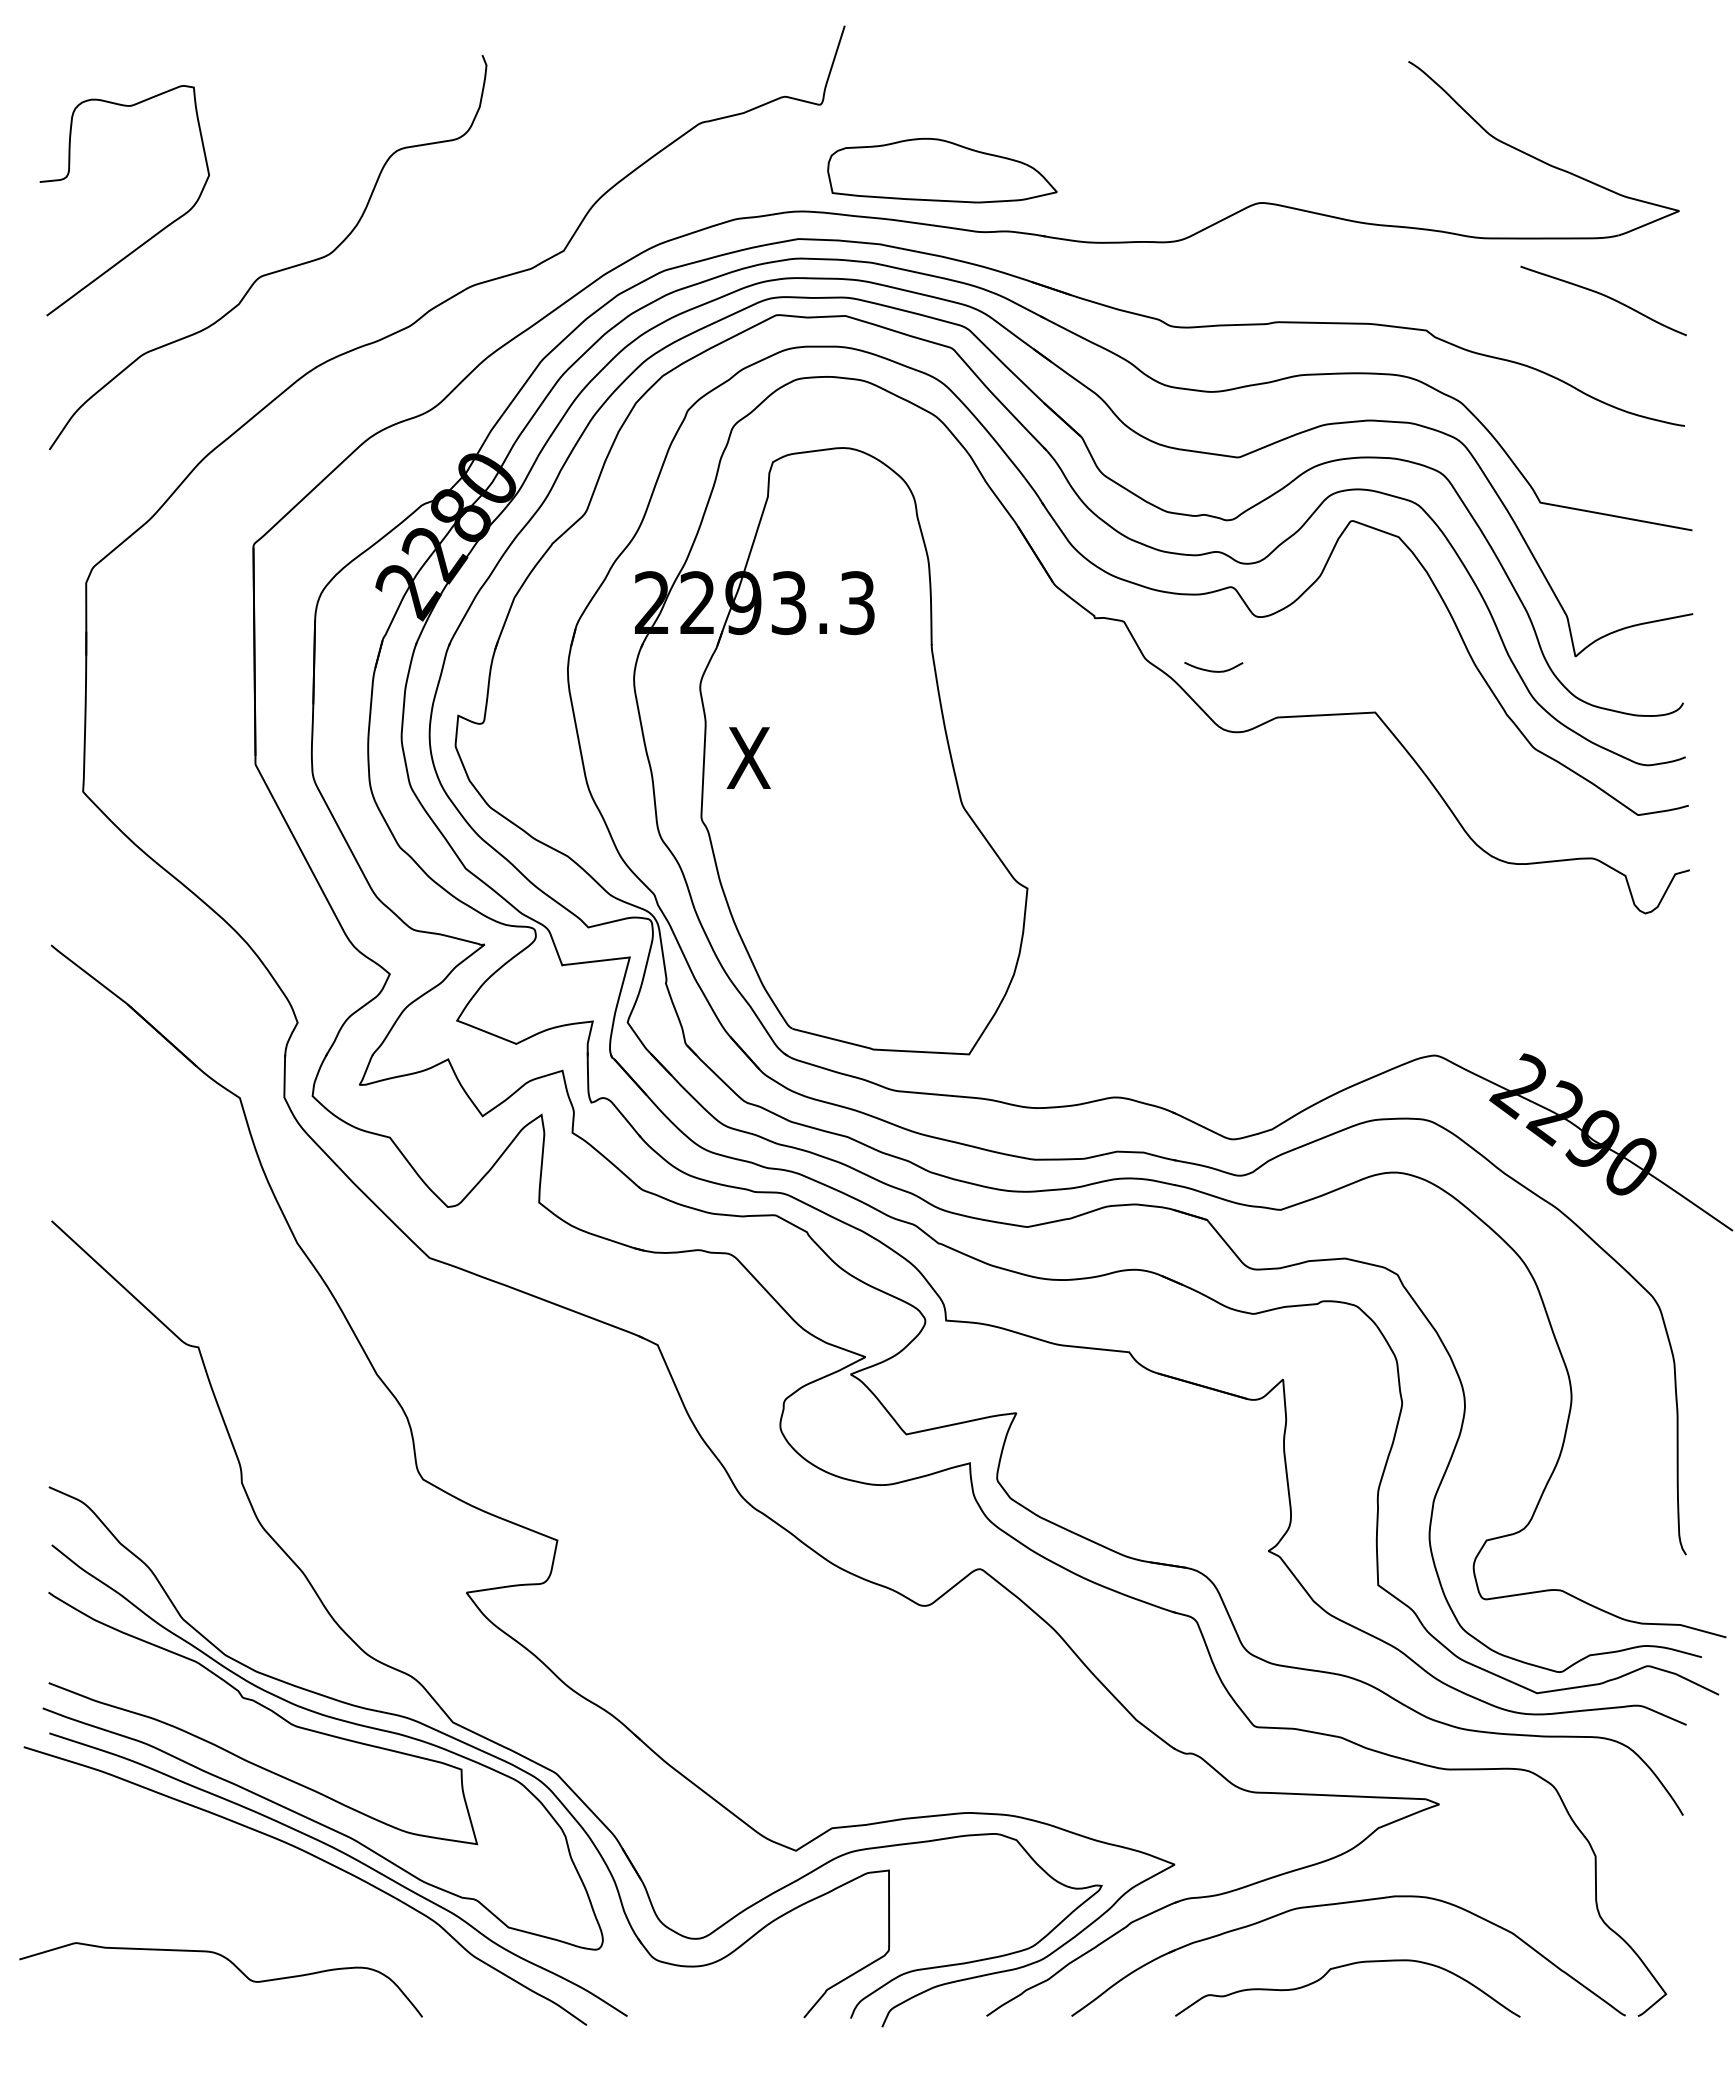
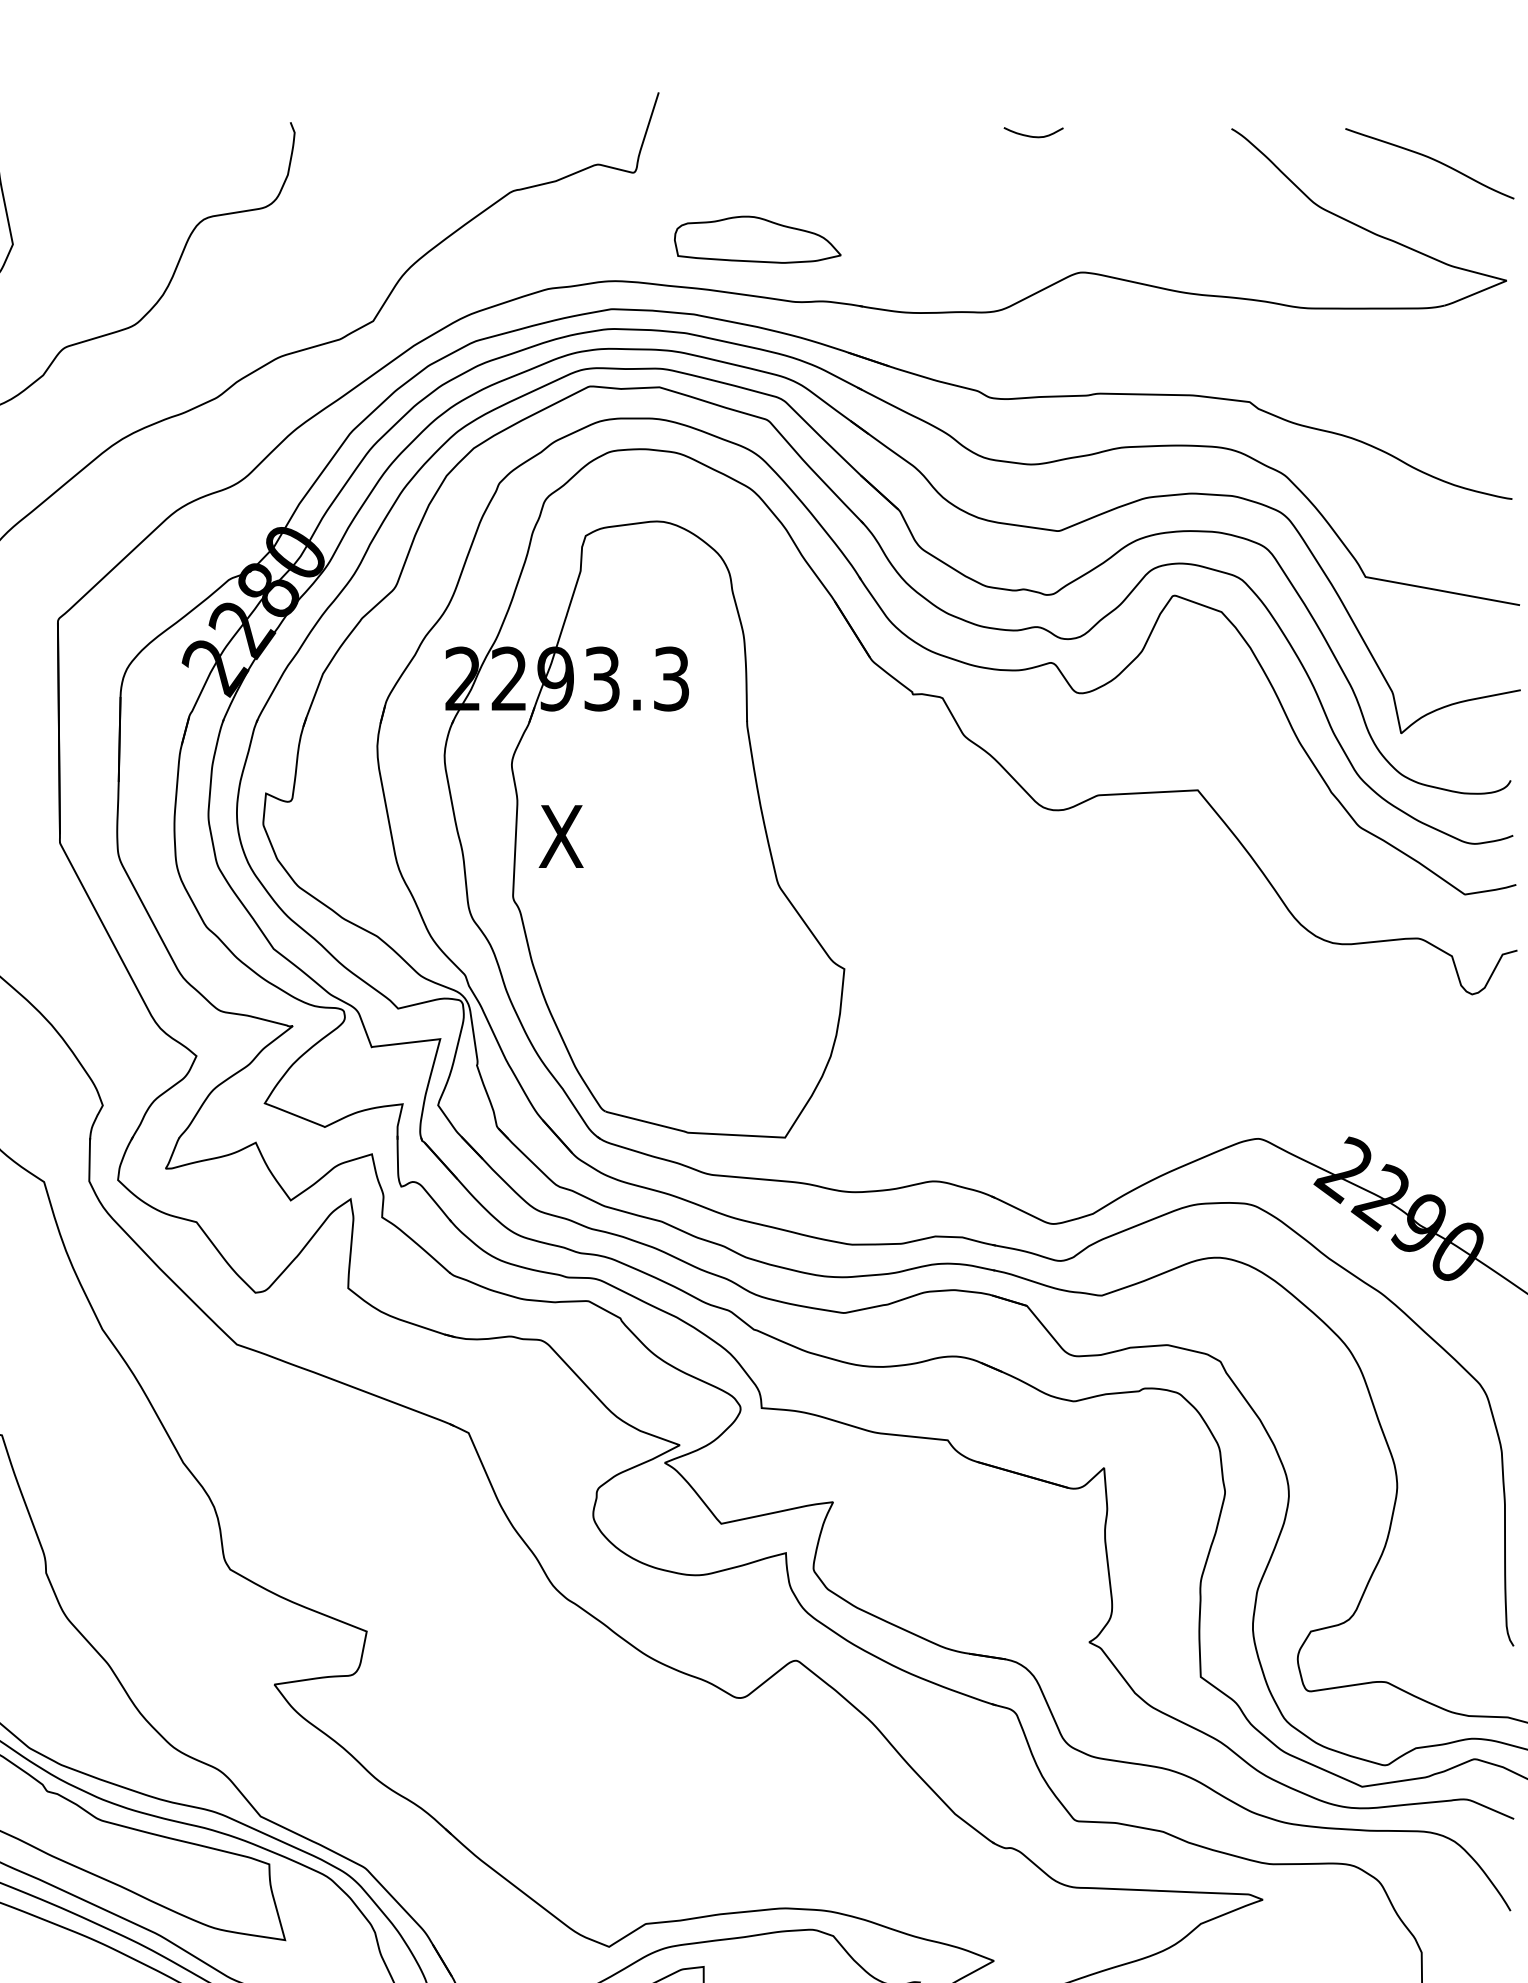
part: (941, 170) -> (757, 239), size x0.71
curve: (1604, 296) -> (1430, 159), moved
curve: (1213, 670) -> (1033, 135), moved

